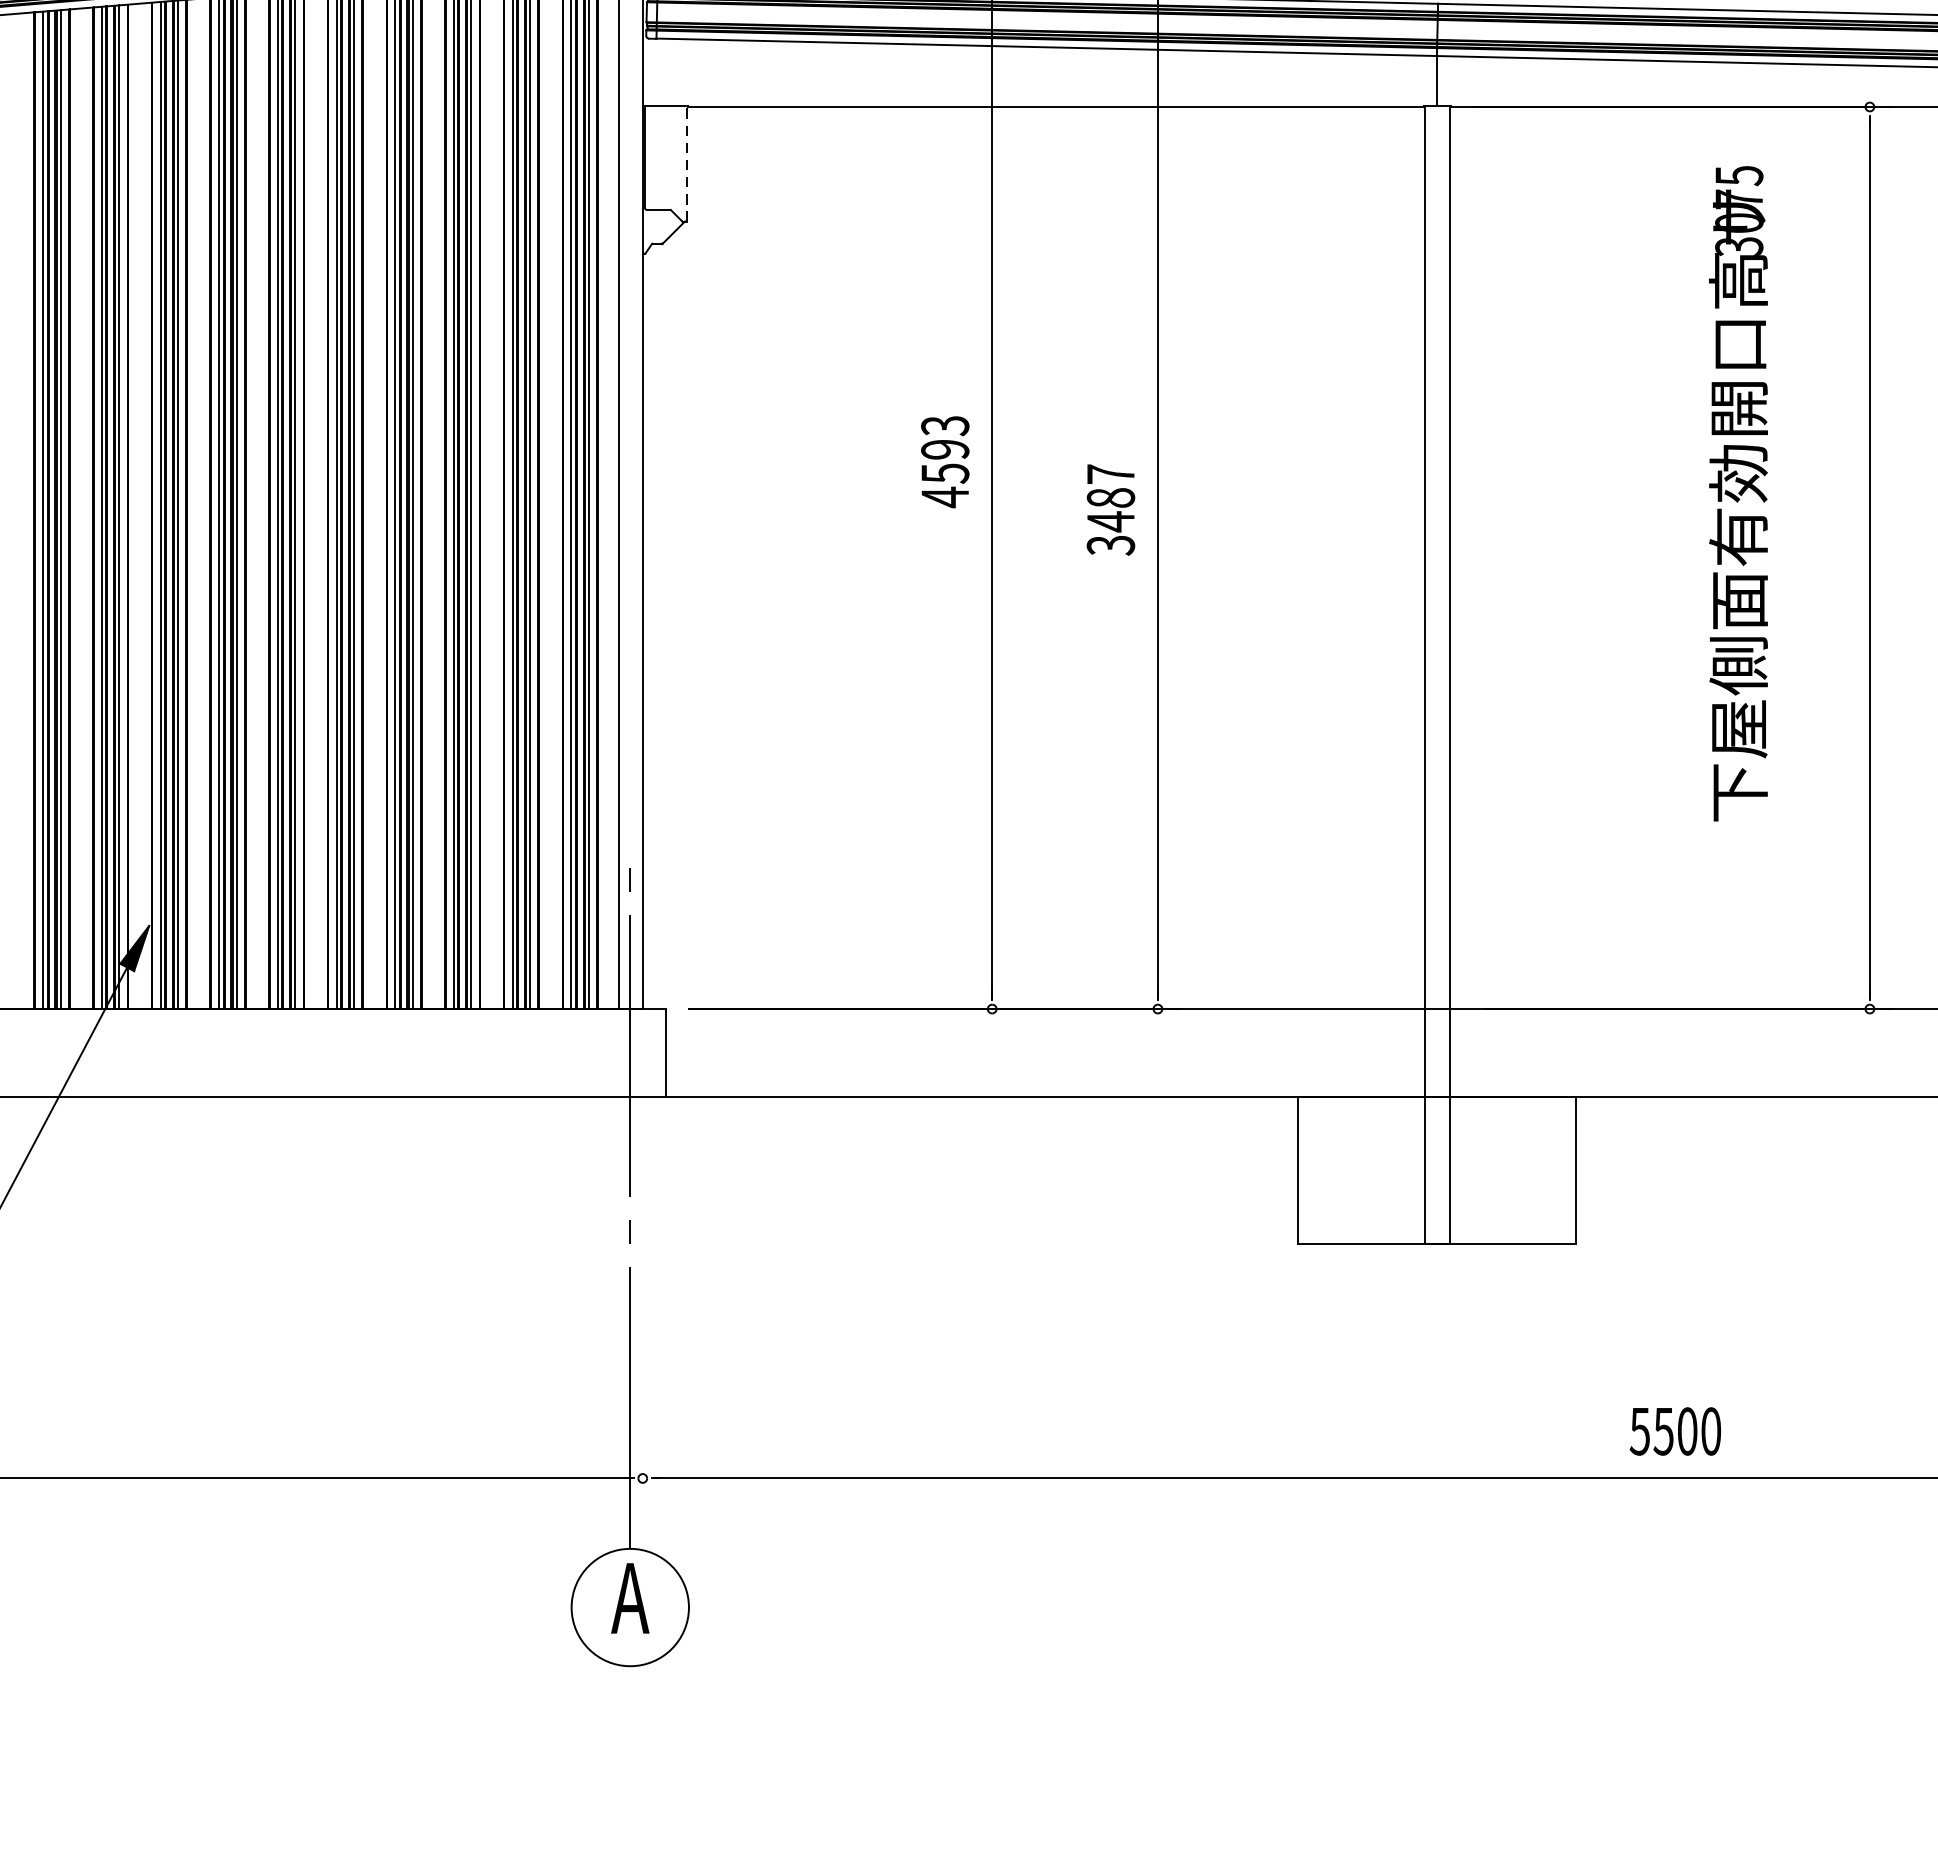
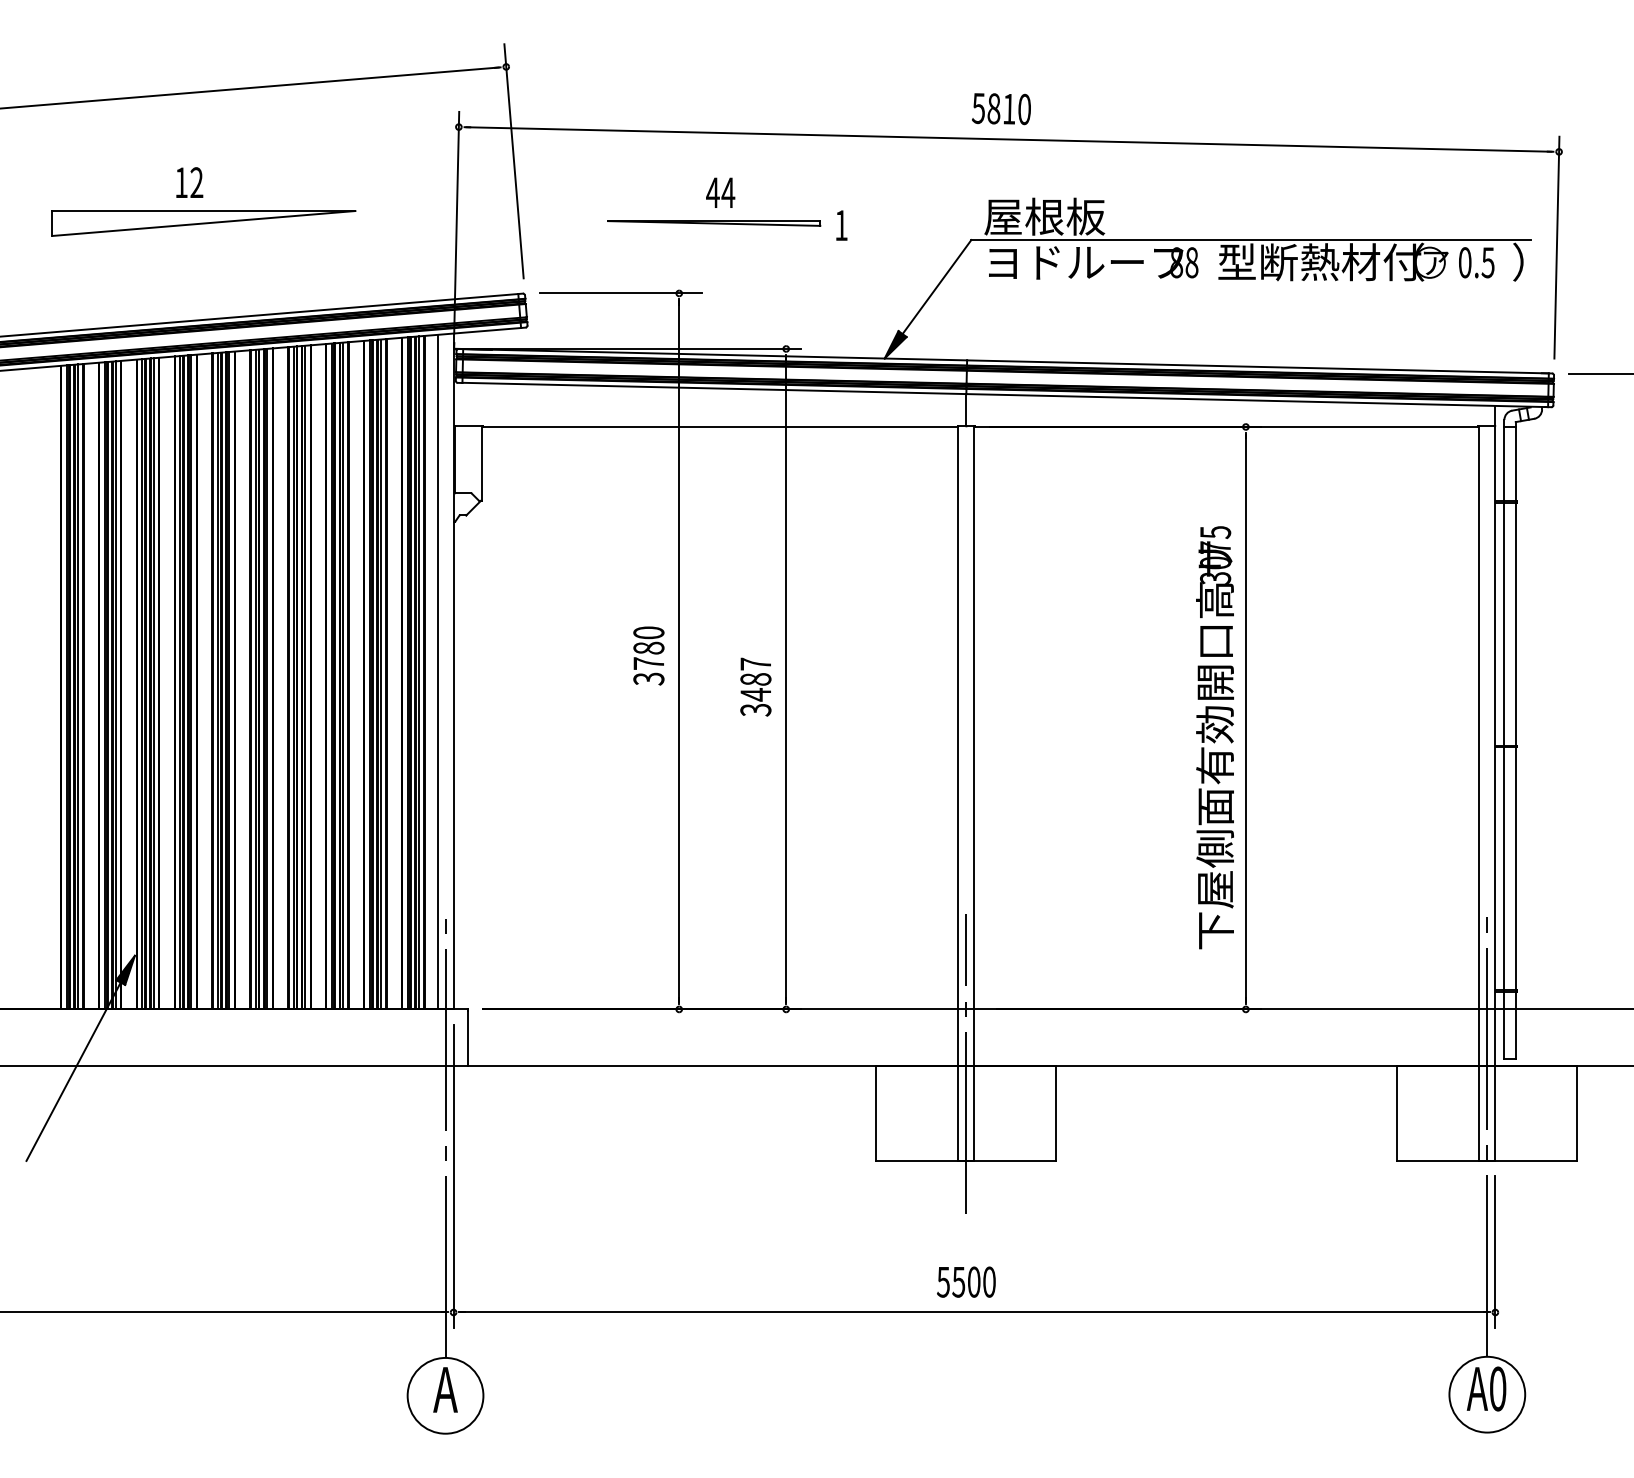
line: (687, 163) -> (482, 463), dashed -> solid
text: (944, 462) -> (648, 656), 4593 -> 3780
text: (1737, 493) -> (1214, 737), moved
line: (1437, 1092) -> (966, 1063), added
line: (642, 1266) -> (453, 1175), added
text: (1675, 1430) -> (966, 1281), moved

